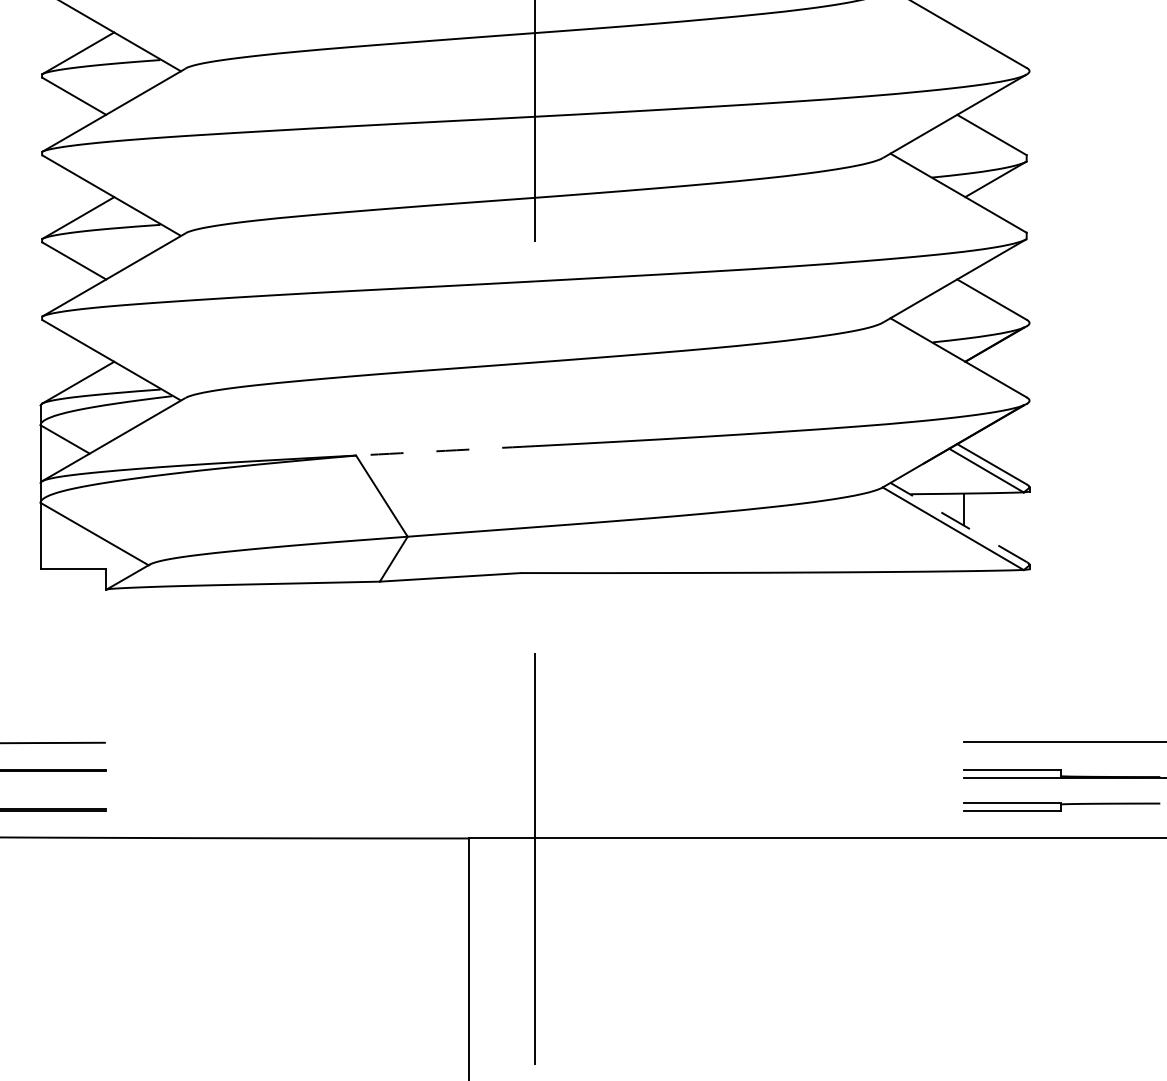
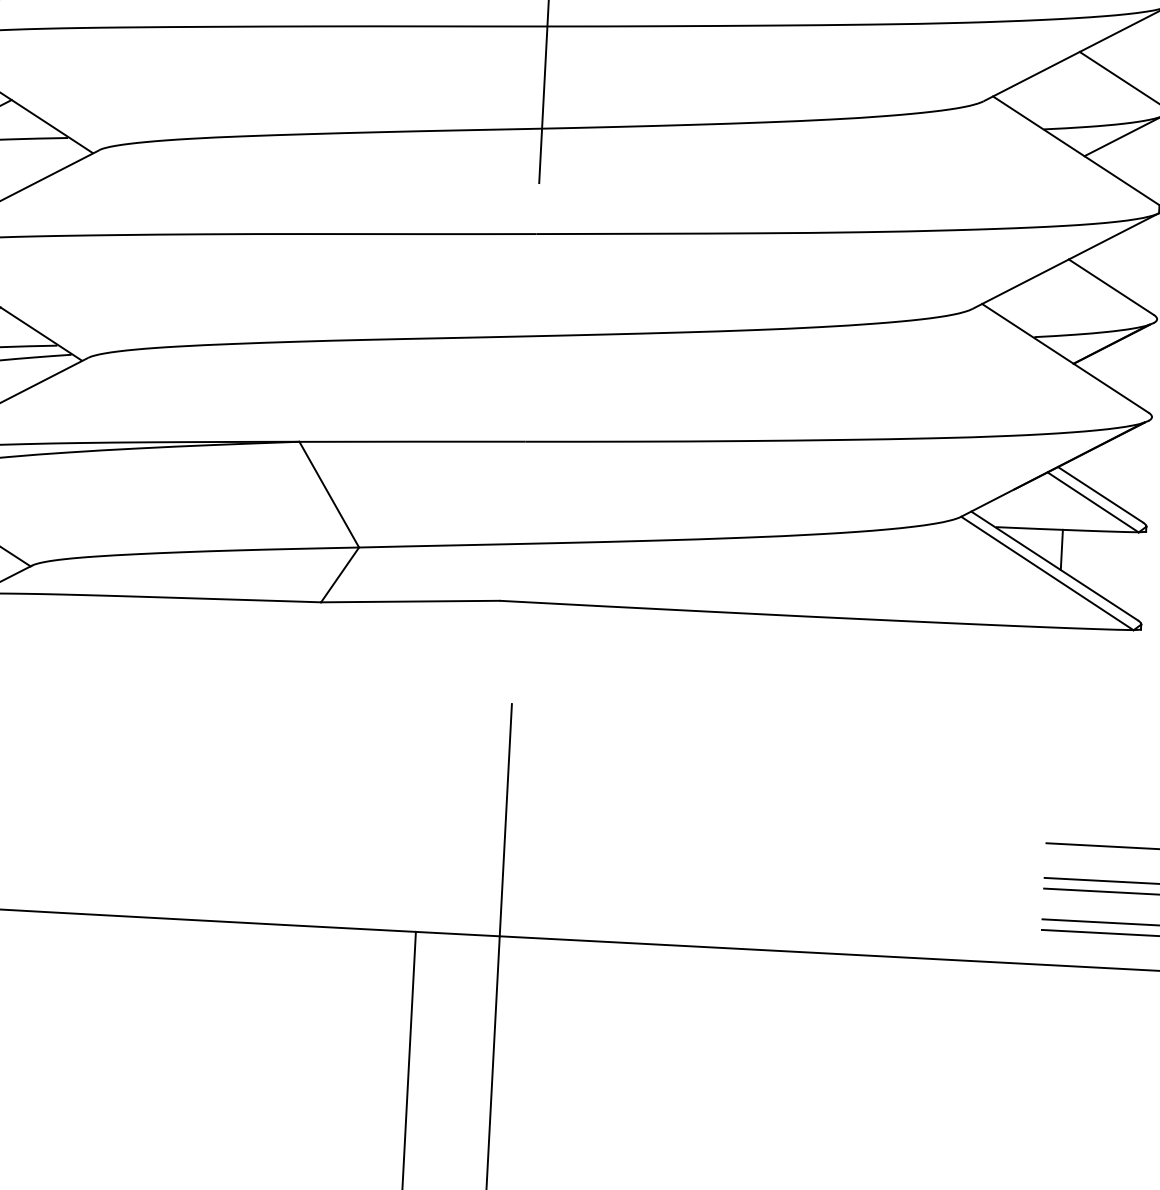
arc: (445, 450) -> (412, 441), dashed -> solid
line: (958, 522) -> (1054, 565), dashed -> solid

